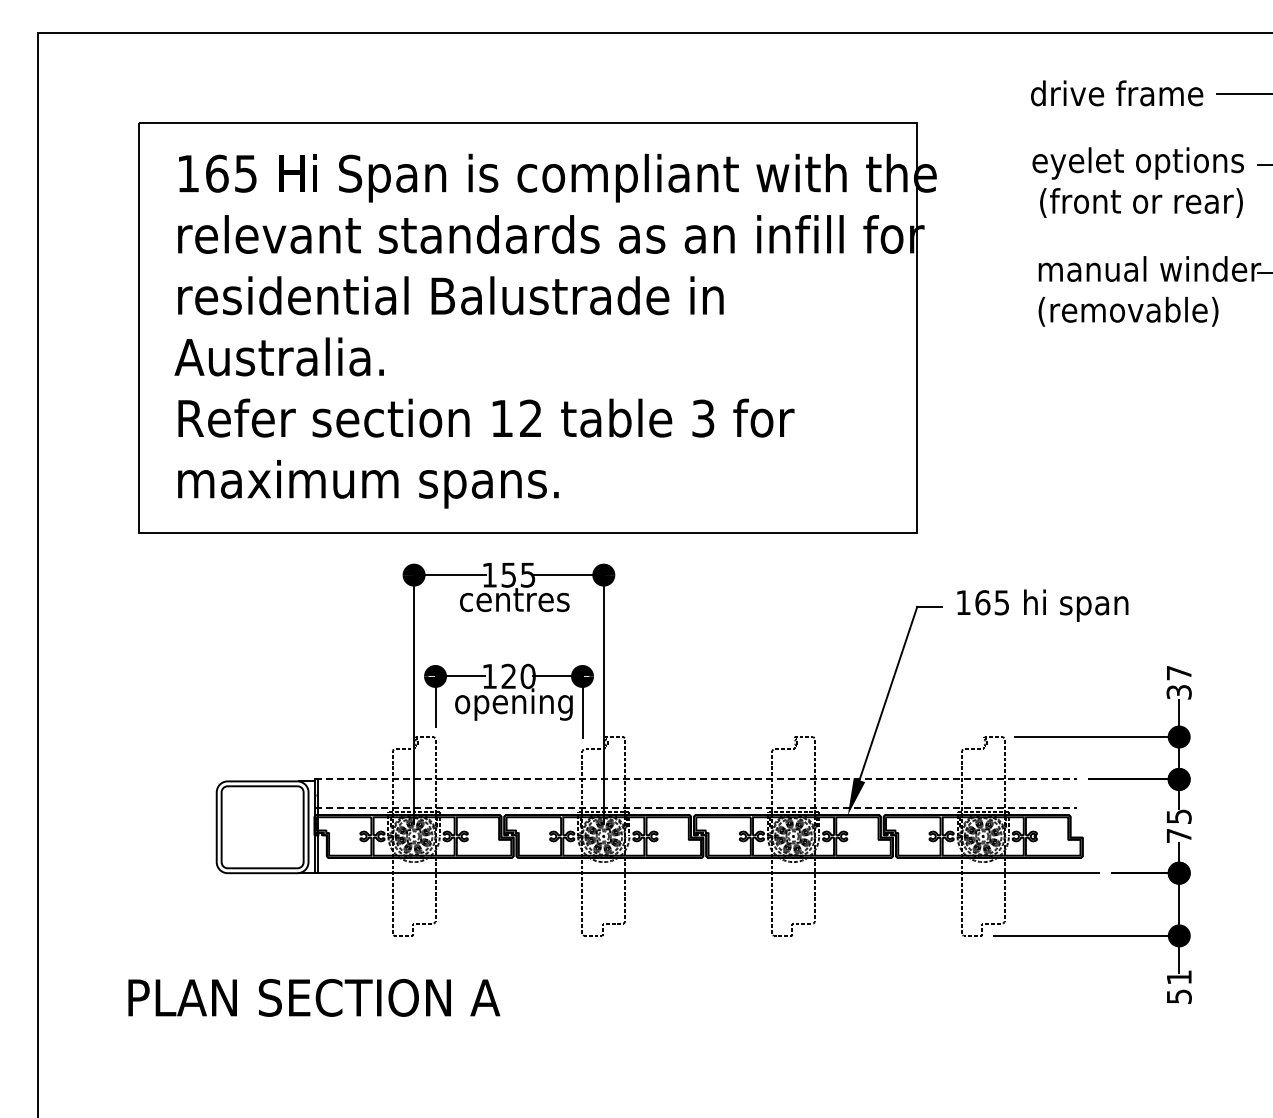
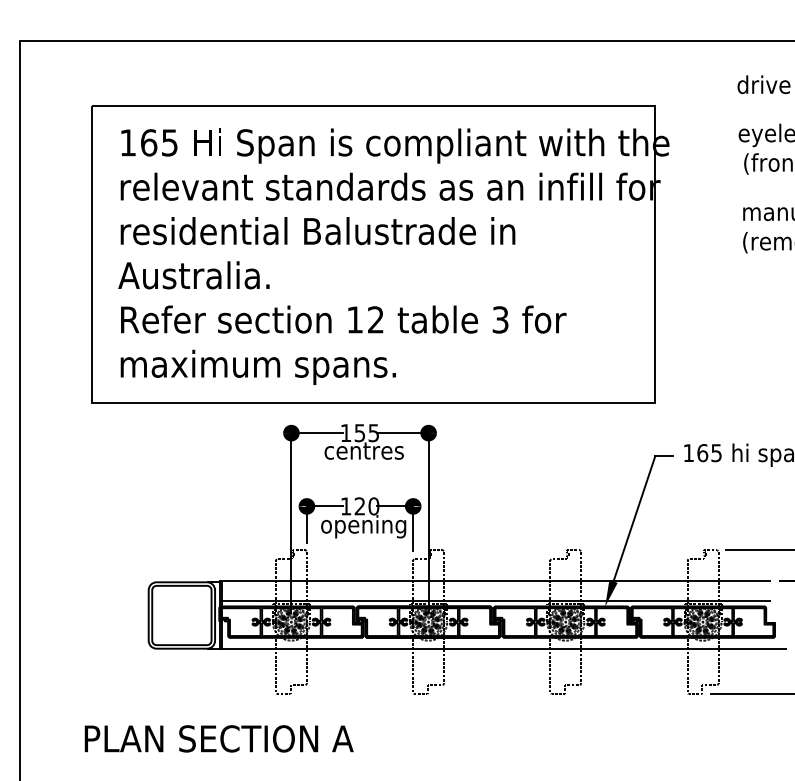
line: (696, 779) -> (495, 580), dashed -> solid
line: (696, 807) -> (495, 601), dashed -> solid

